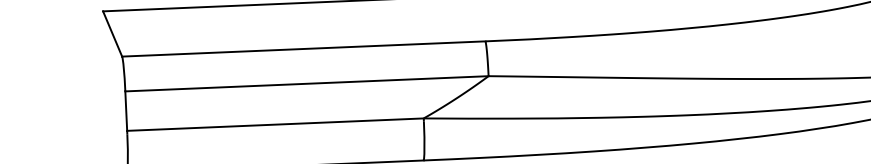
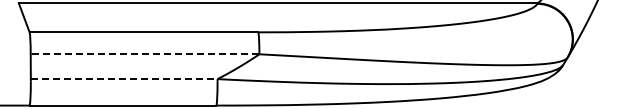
line: (306, 84) -> (144, 54), solid -> dashed
line: (275, 125) -> (124, 79), solid -> dashed

